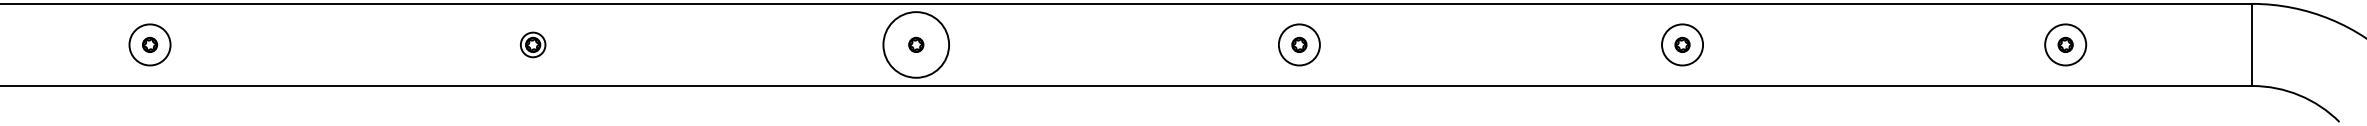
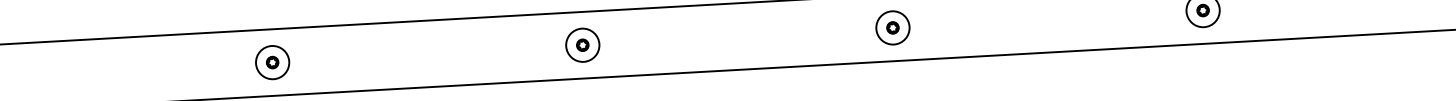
circle: (532, 44) -> (272, 62), size x1.67
circle: (915, 44) -> (582, 44), size x0.62

